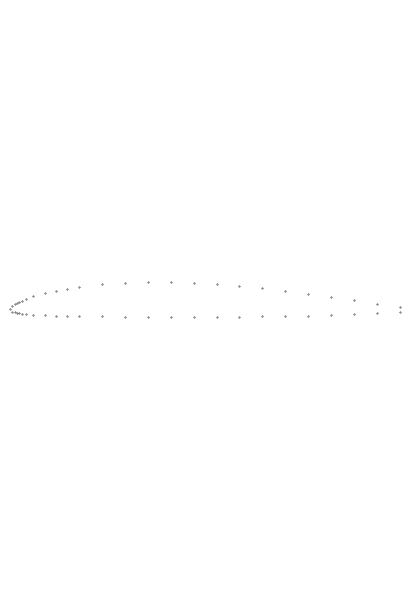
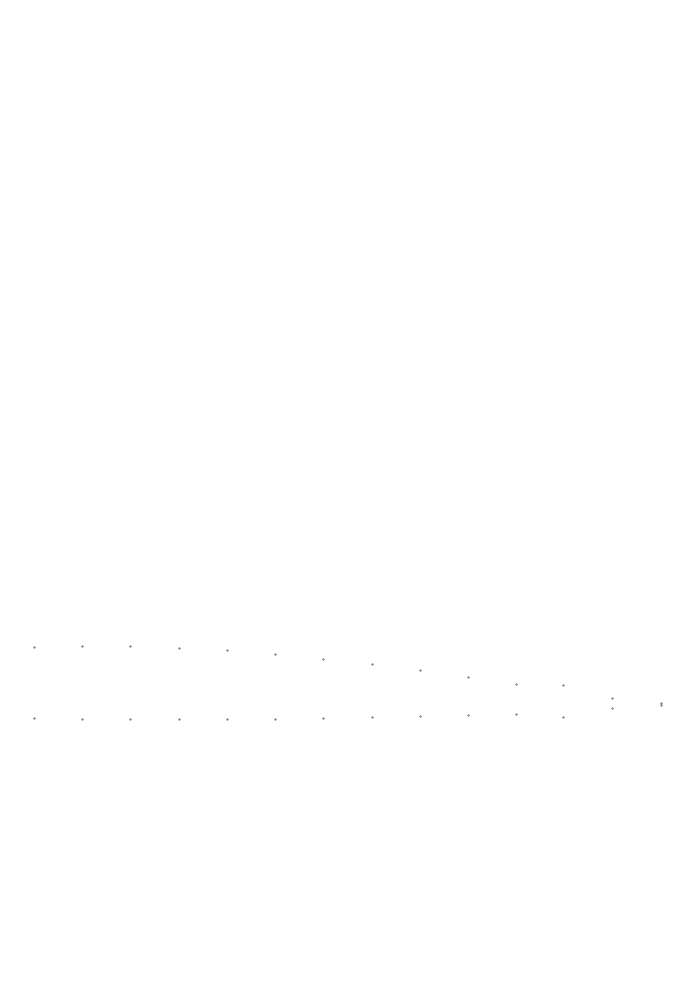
part: (377, 308) -> (565, 701), size x1.6

